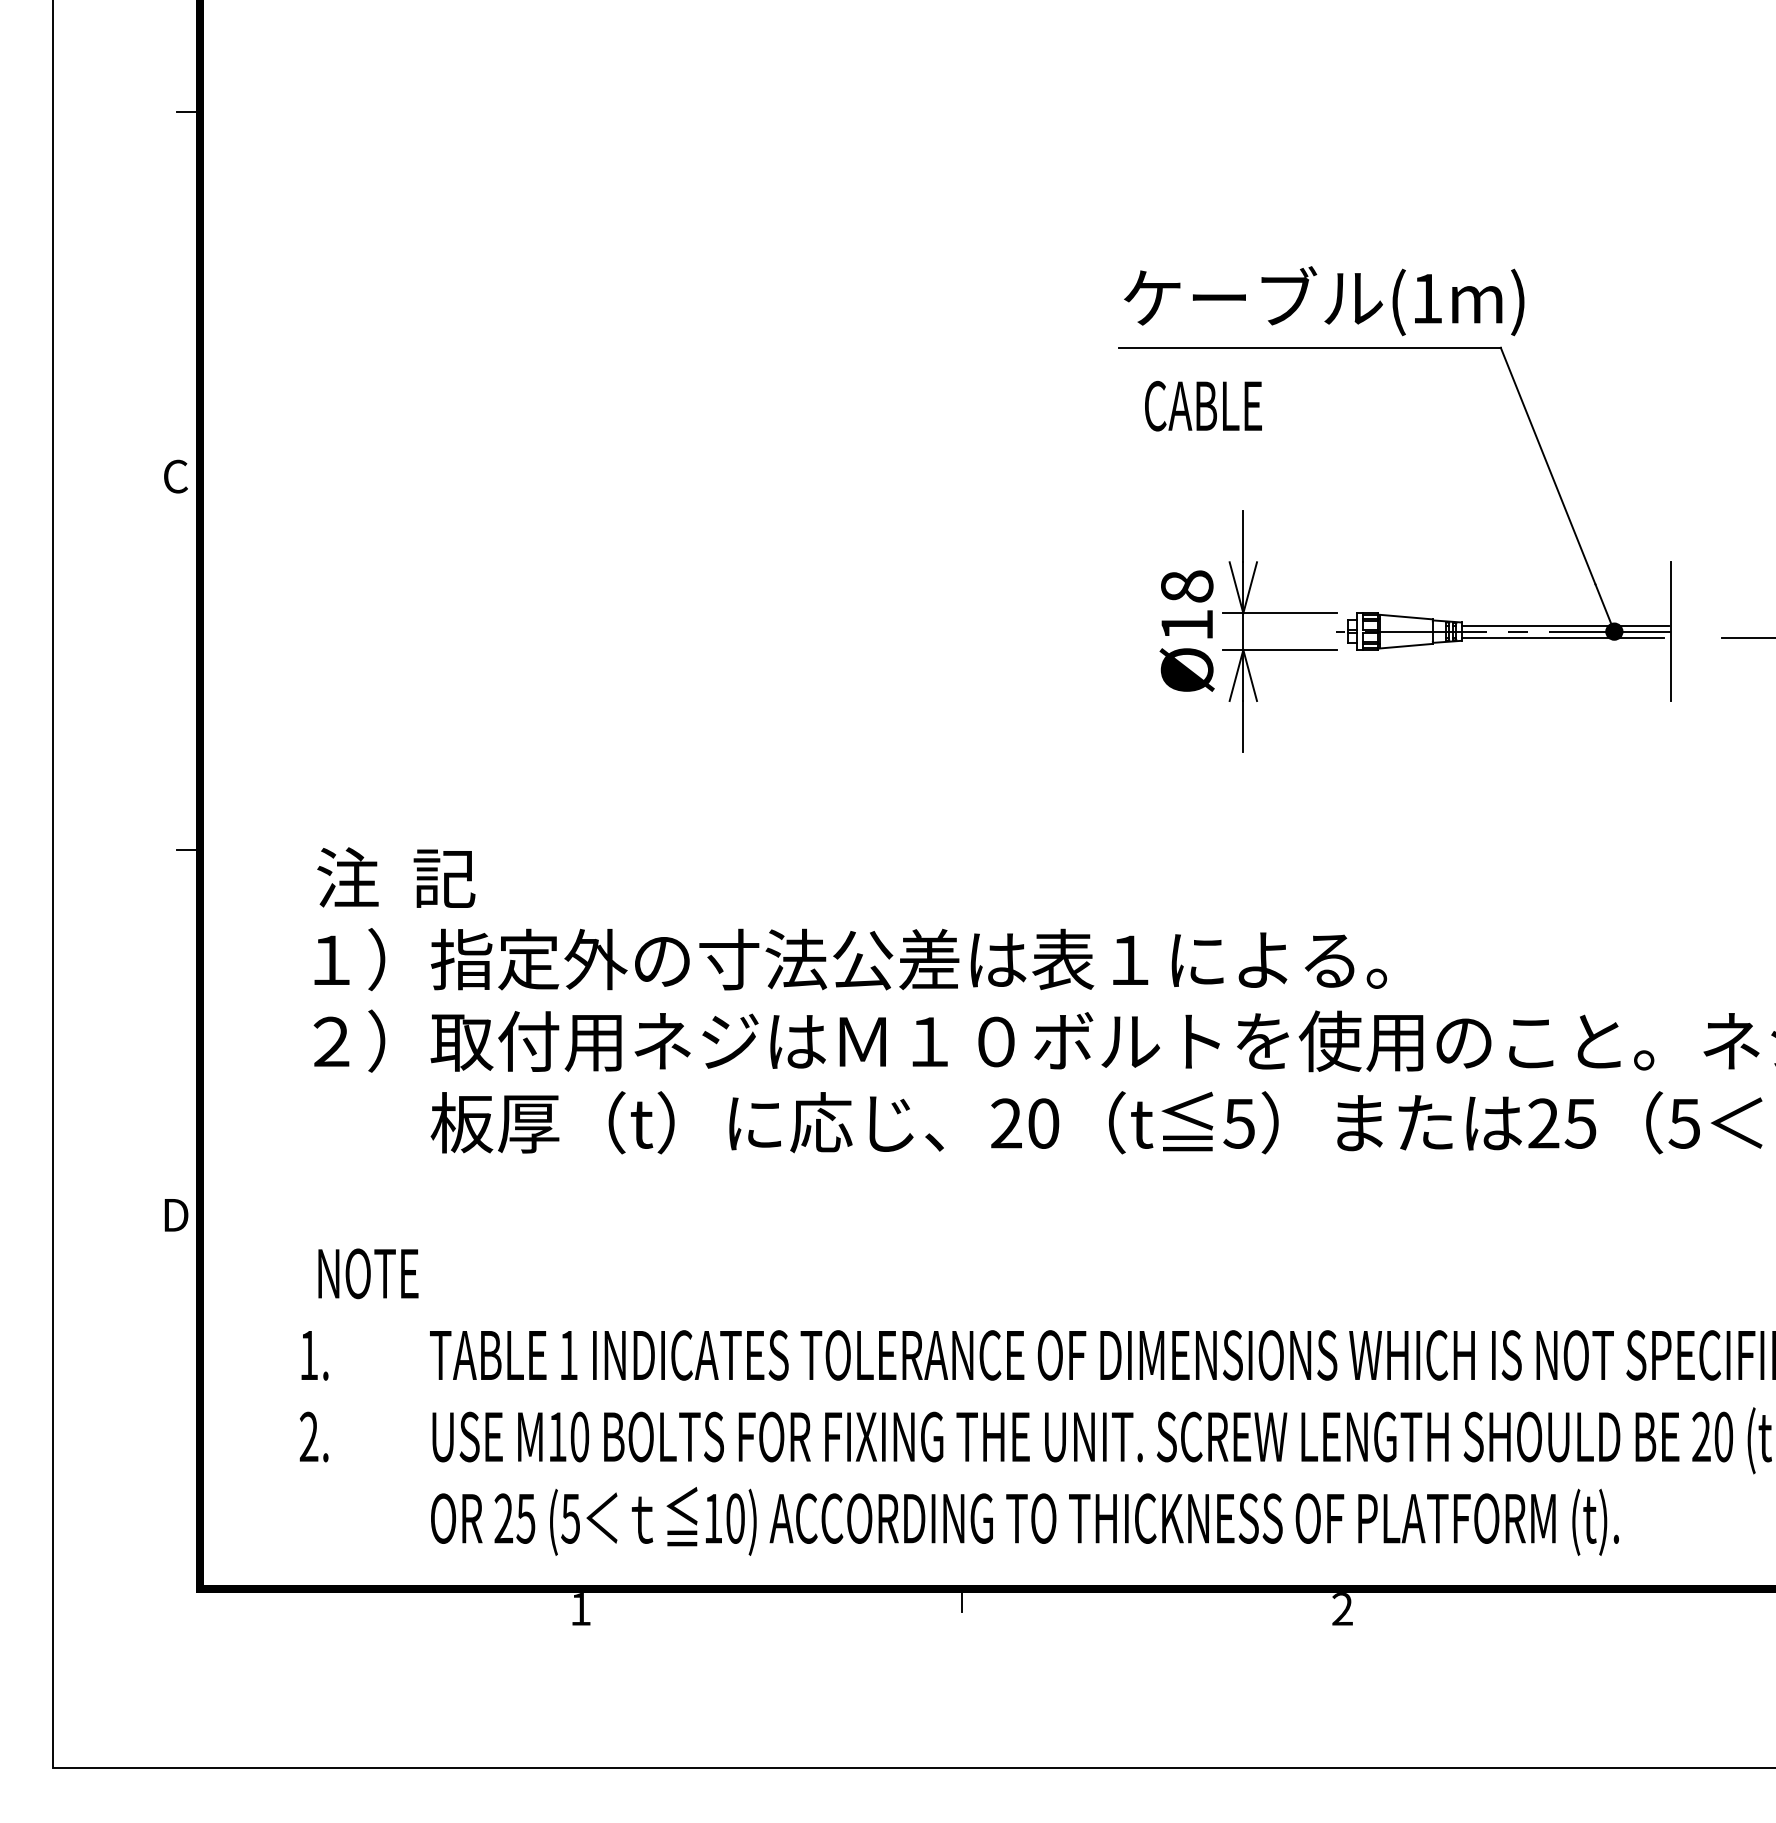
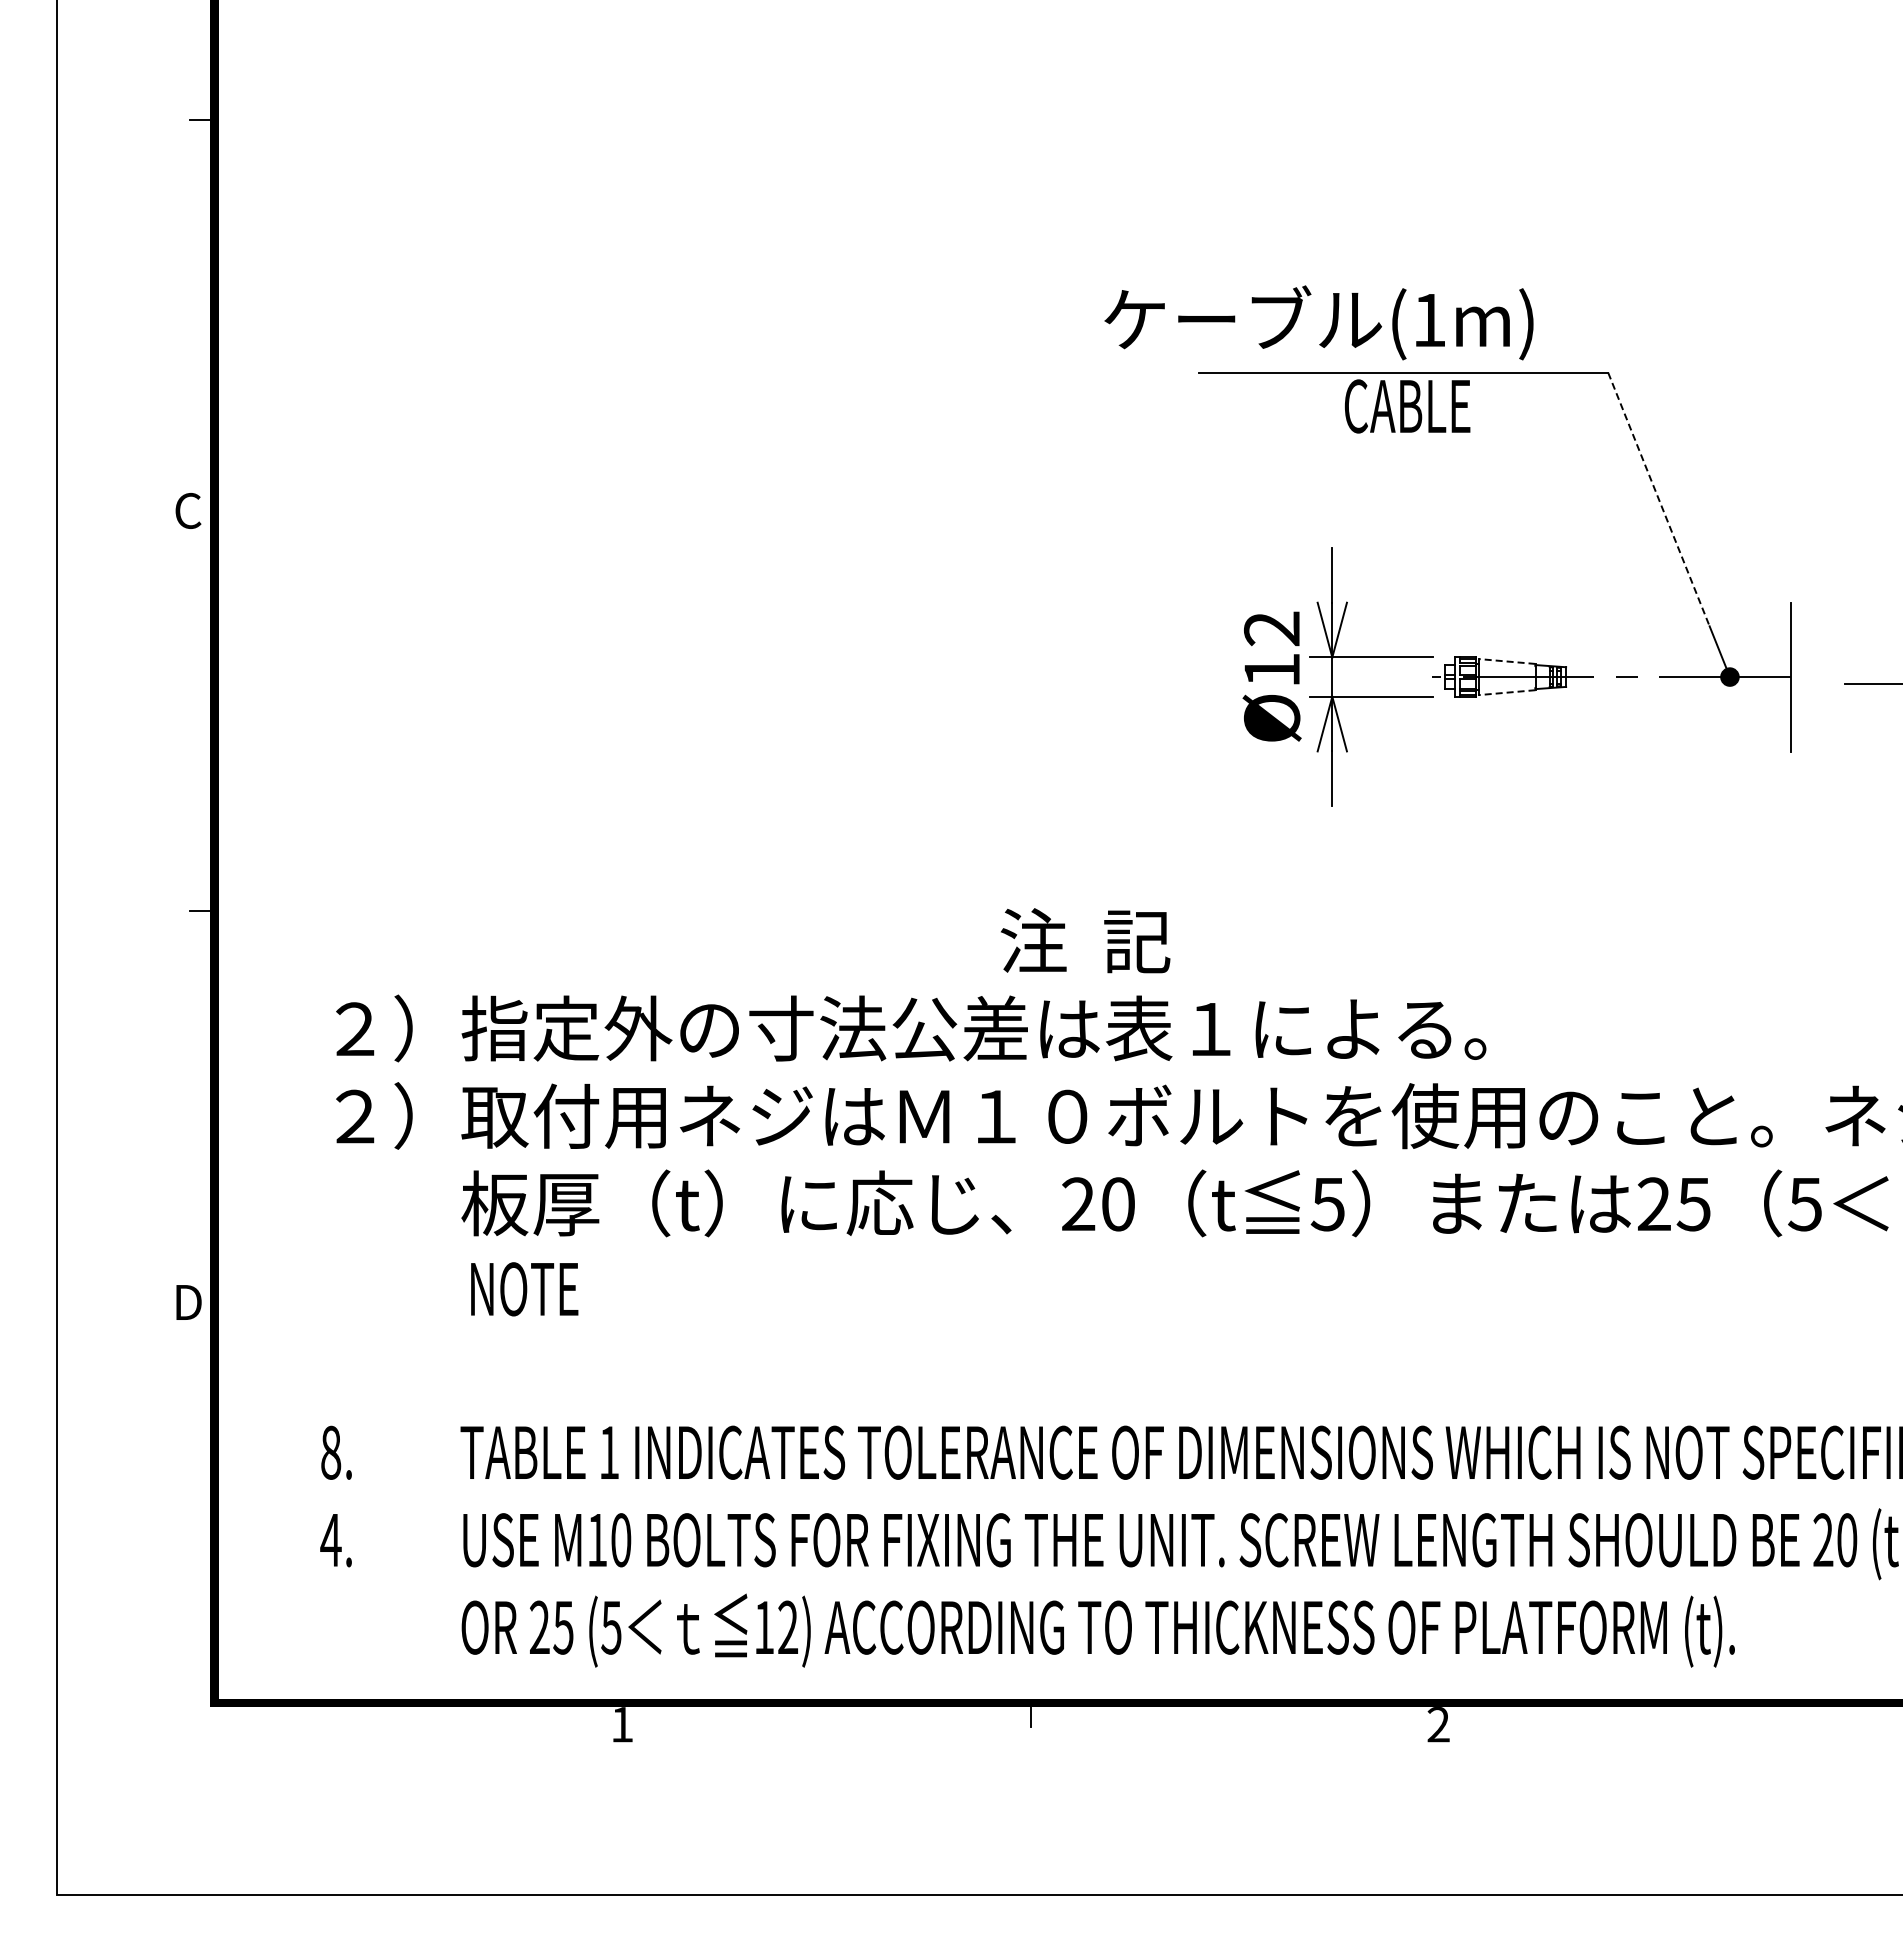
text: (1323, 300) -> (1318, 322), moved
text: (1203, 406) -> (1407, 406), moved
line: (1547, 465) -> (1658, 499), solid -> dashed
text: (1187, 586) -> (1272, 628), Ø18 -> Ø12
line: (1406, 617) -> (1507, 661), solid -> dashed
line: (1565, 625) -> (1677, 670), removed
line: (1562, 637) -> (1674, 683), removed
line: (1406, 646) -> (1507, 692), solid -> dashed
text: (396, 877) -> (1085, 940), moved
text: (331, 959) -> (355, 1028), １） -> ２）
text: (368, 1274) -> (524, 1289), moved
text: (309, 1355) -> (331, 1452), 1. -> 8.
text: (308, 1436) -> (330, 1539), 2. -> 4.
text: (735, 1518) -> (788, 1627), 10) -> 12)

